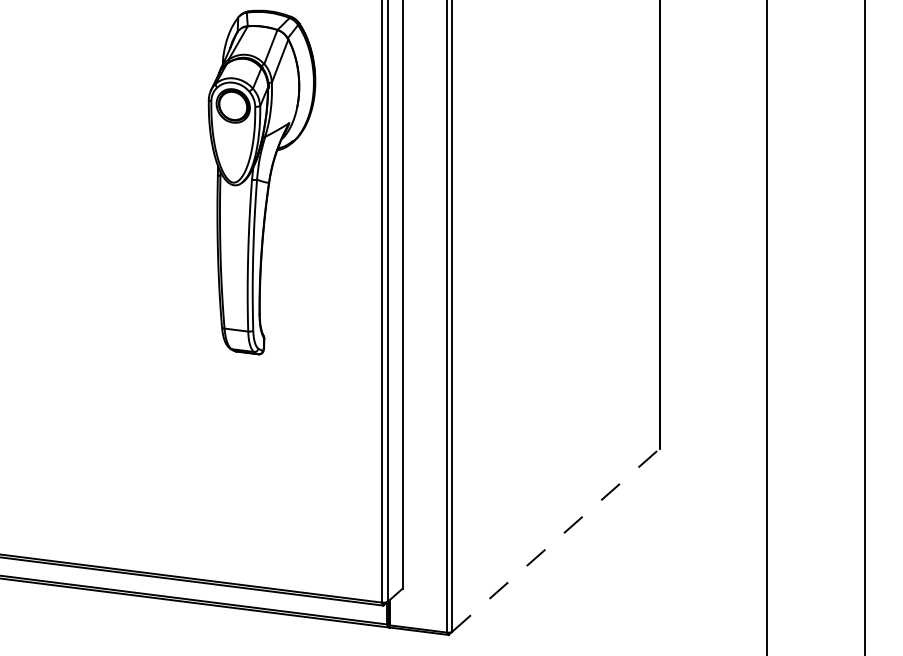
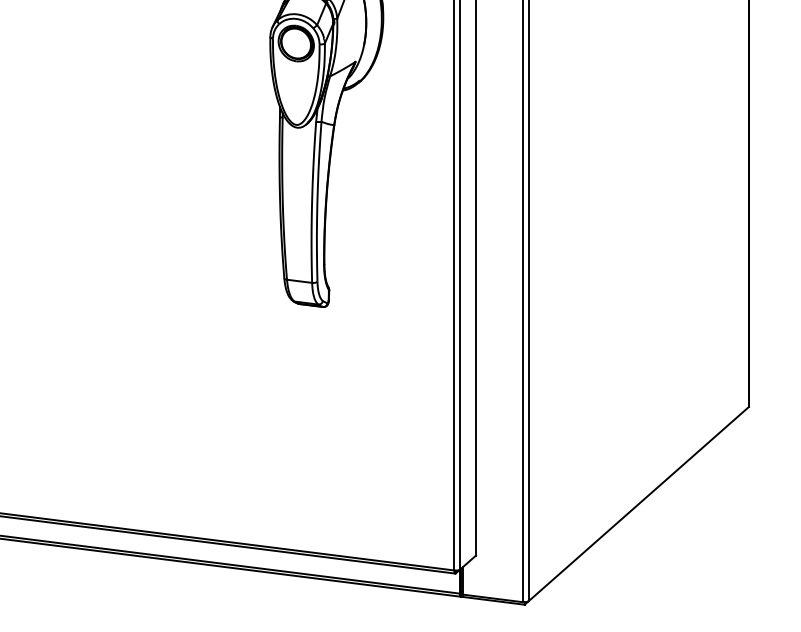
line: (556, 539) -> (639, 503), dashed -> solid

